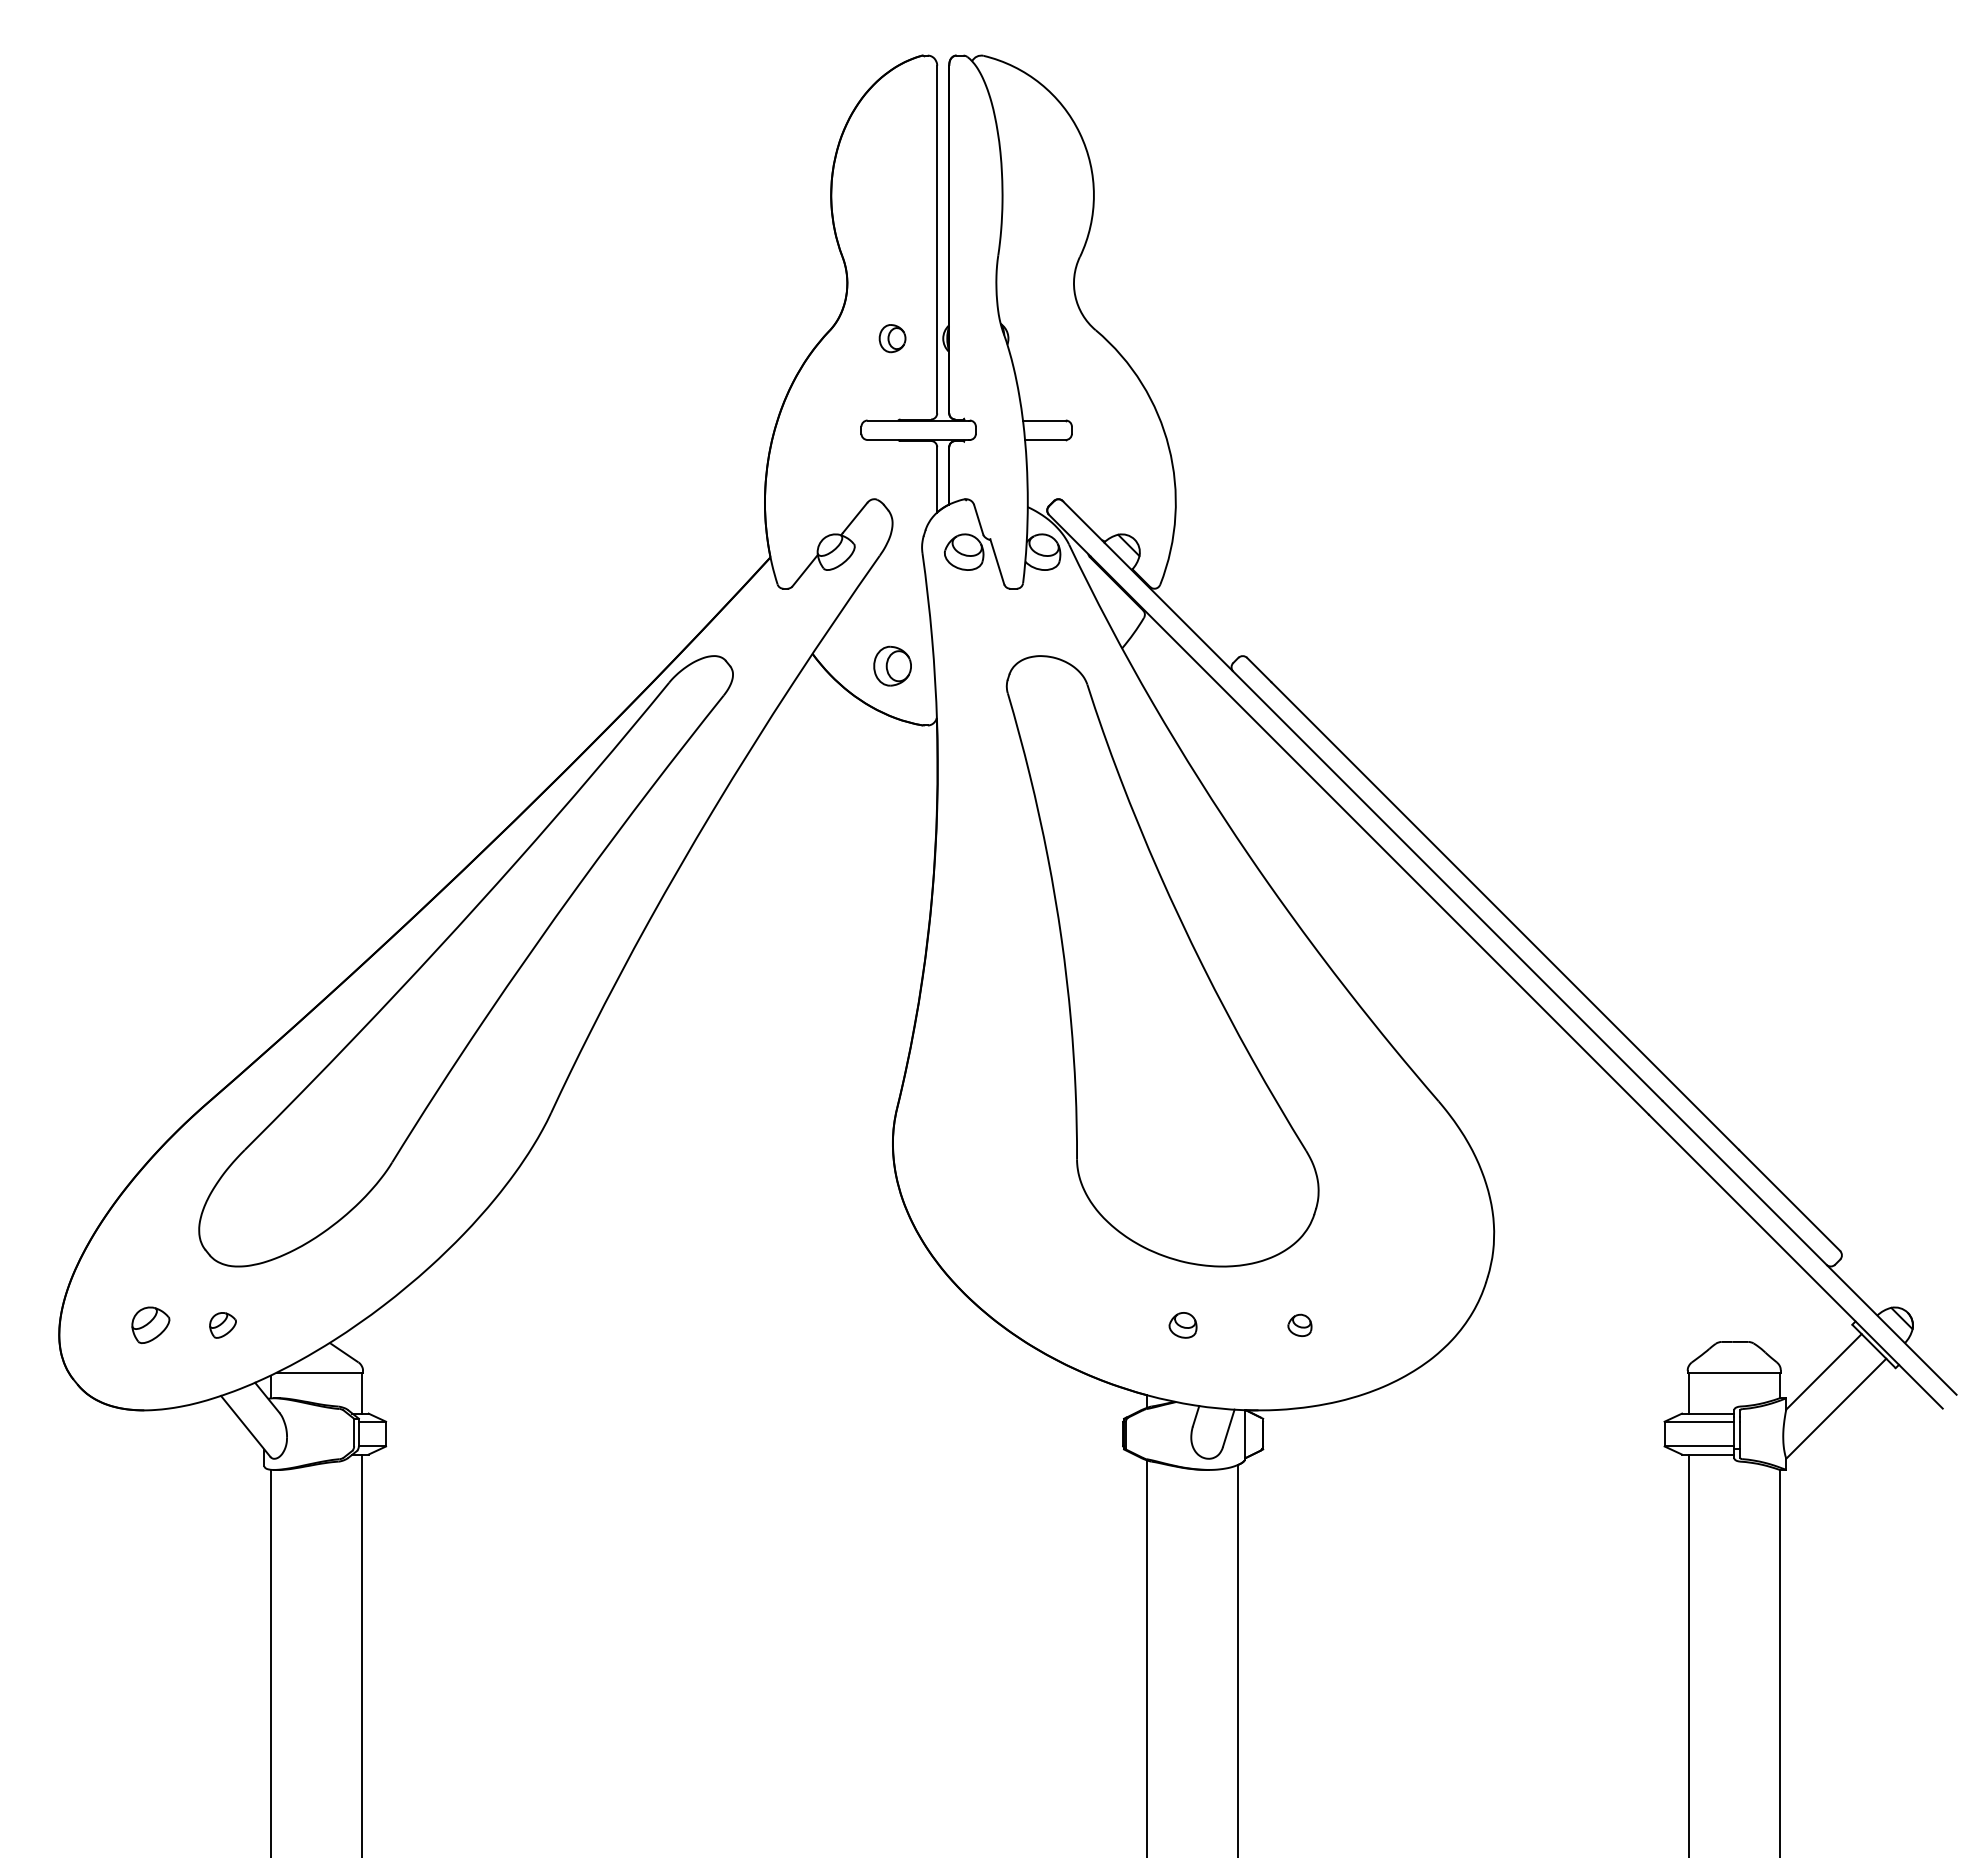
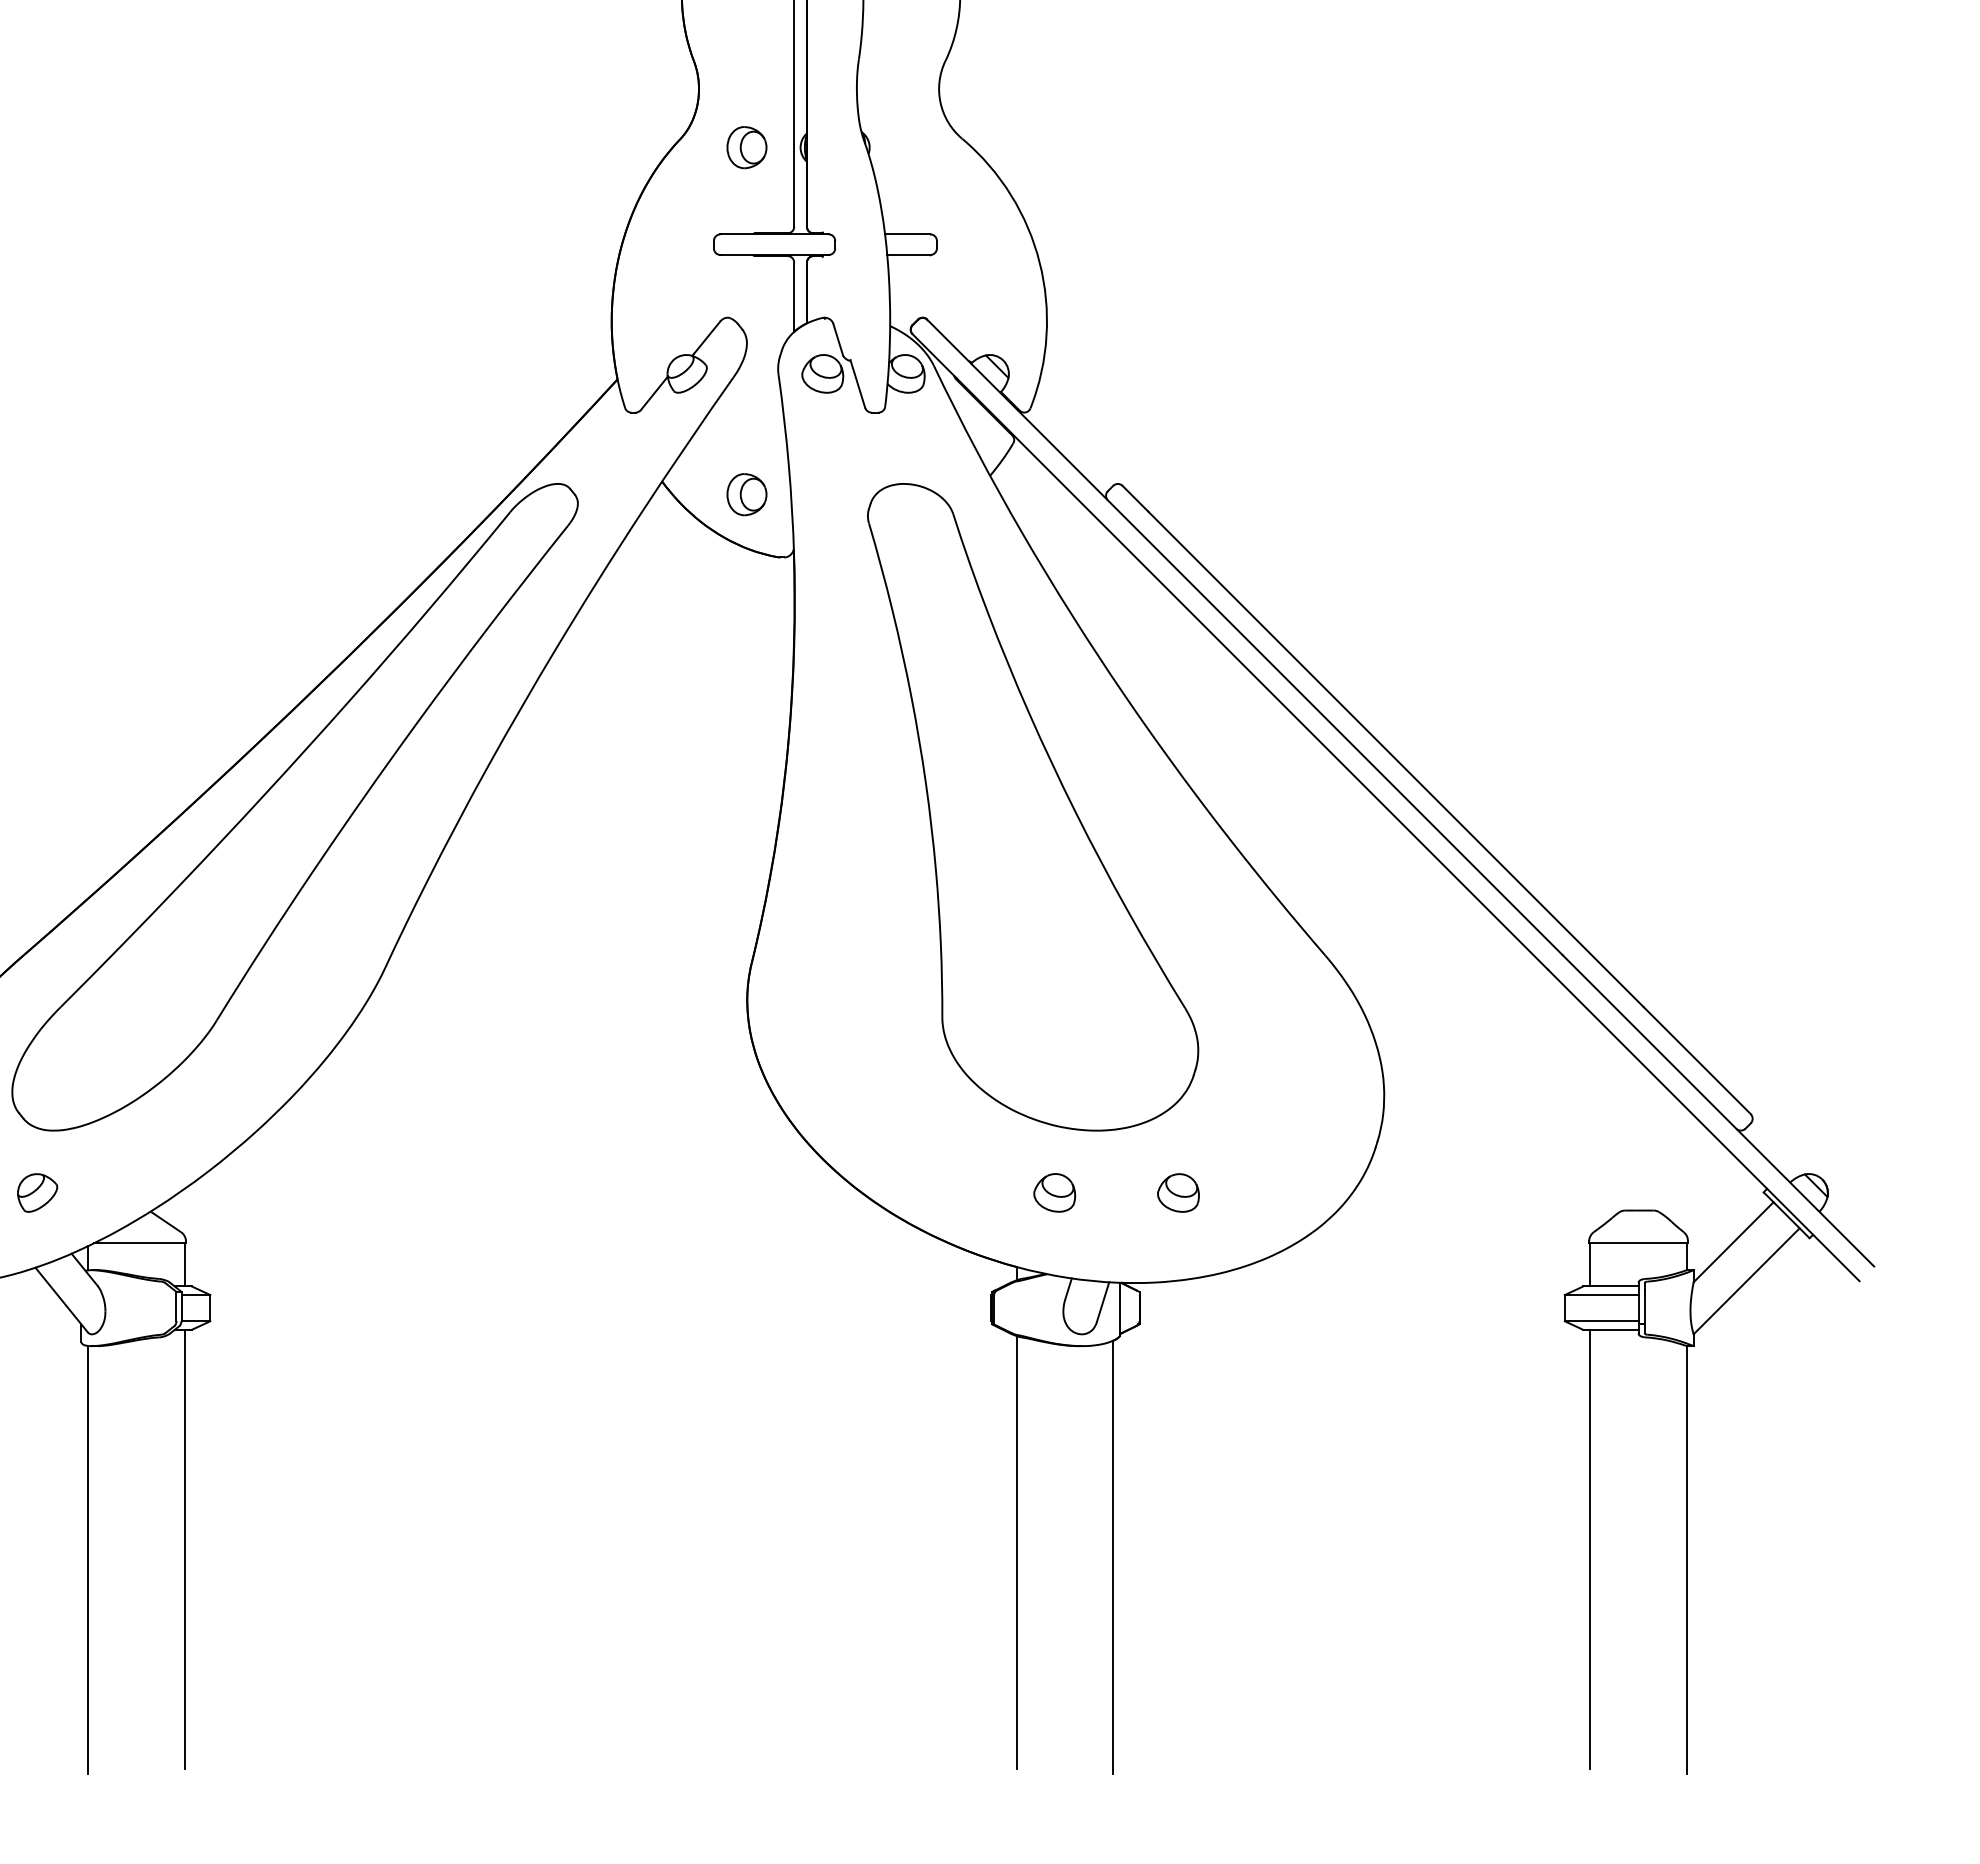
part: (892, 338) -> (746, 147), size x1.43
part: (222, 1325) -> (37, 1193), size x1.43
part: (1182, 1325) -> (1054, 1193), size x1.43
part: (1299, 1325) -> (1178, 1193), size x1.67

